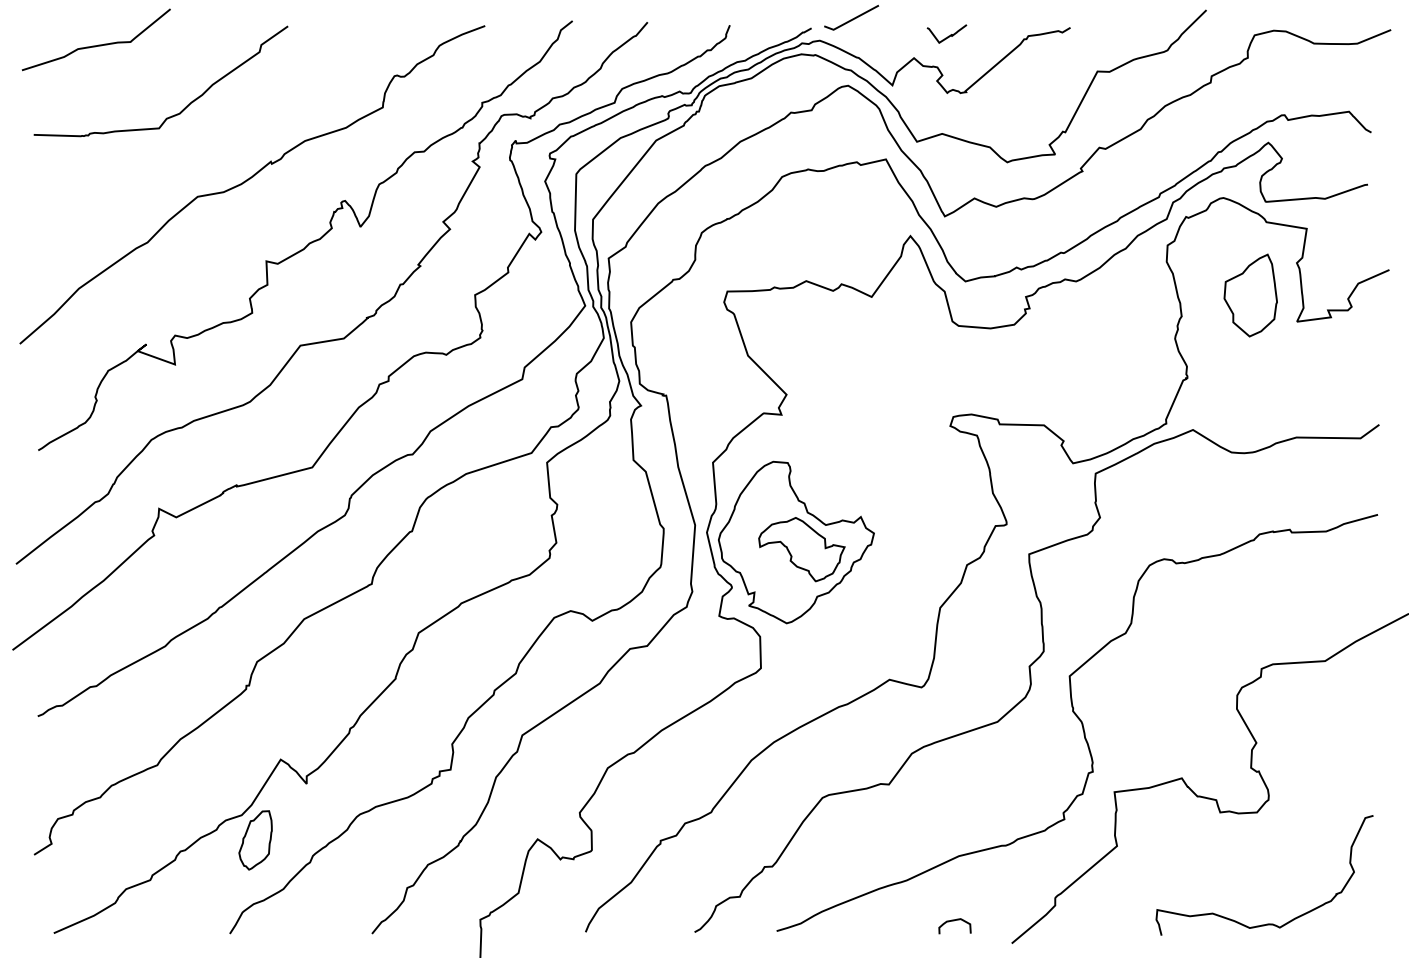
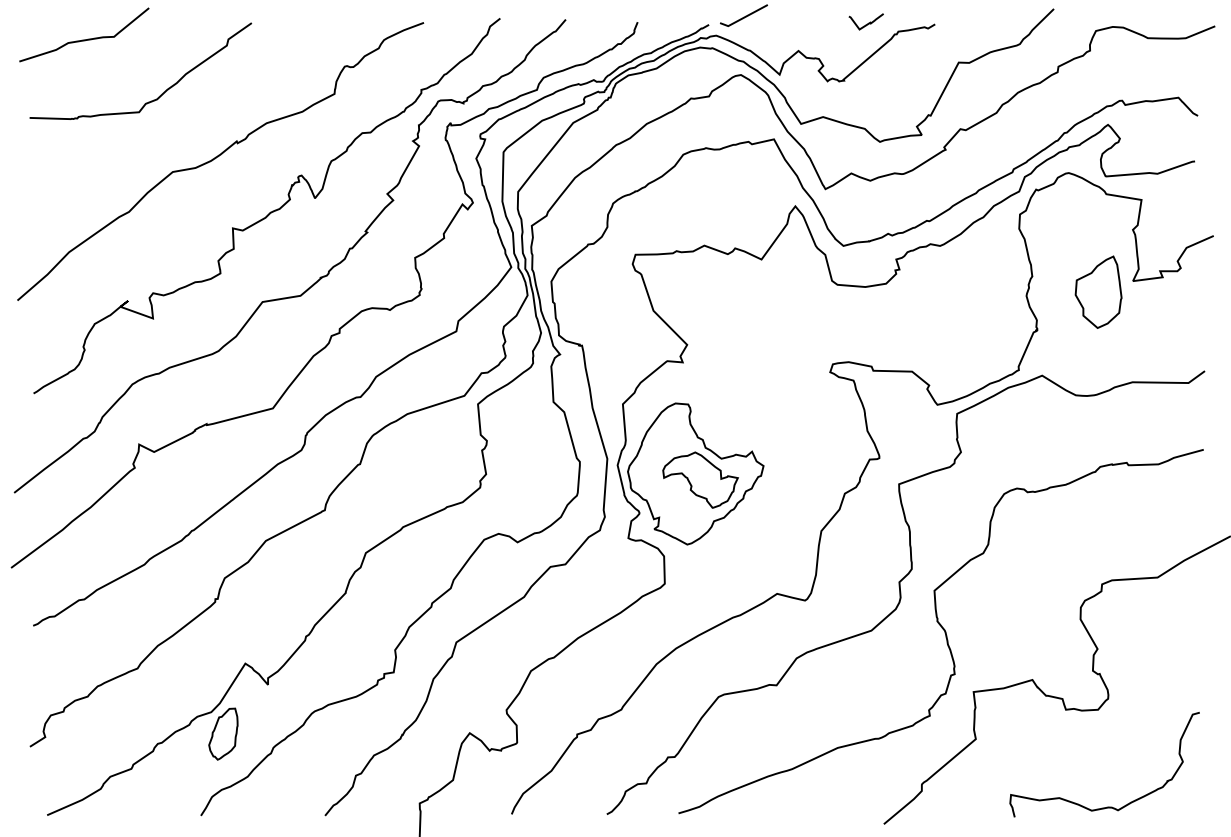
curve: (948, 35) -> (867, 23), moved
part: (1250, 294) -> (1098, 291), moved
curve: (951, 922) -> (831, 805), removed

